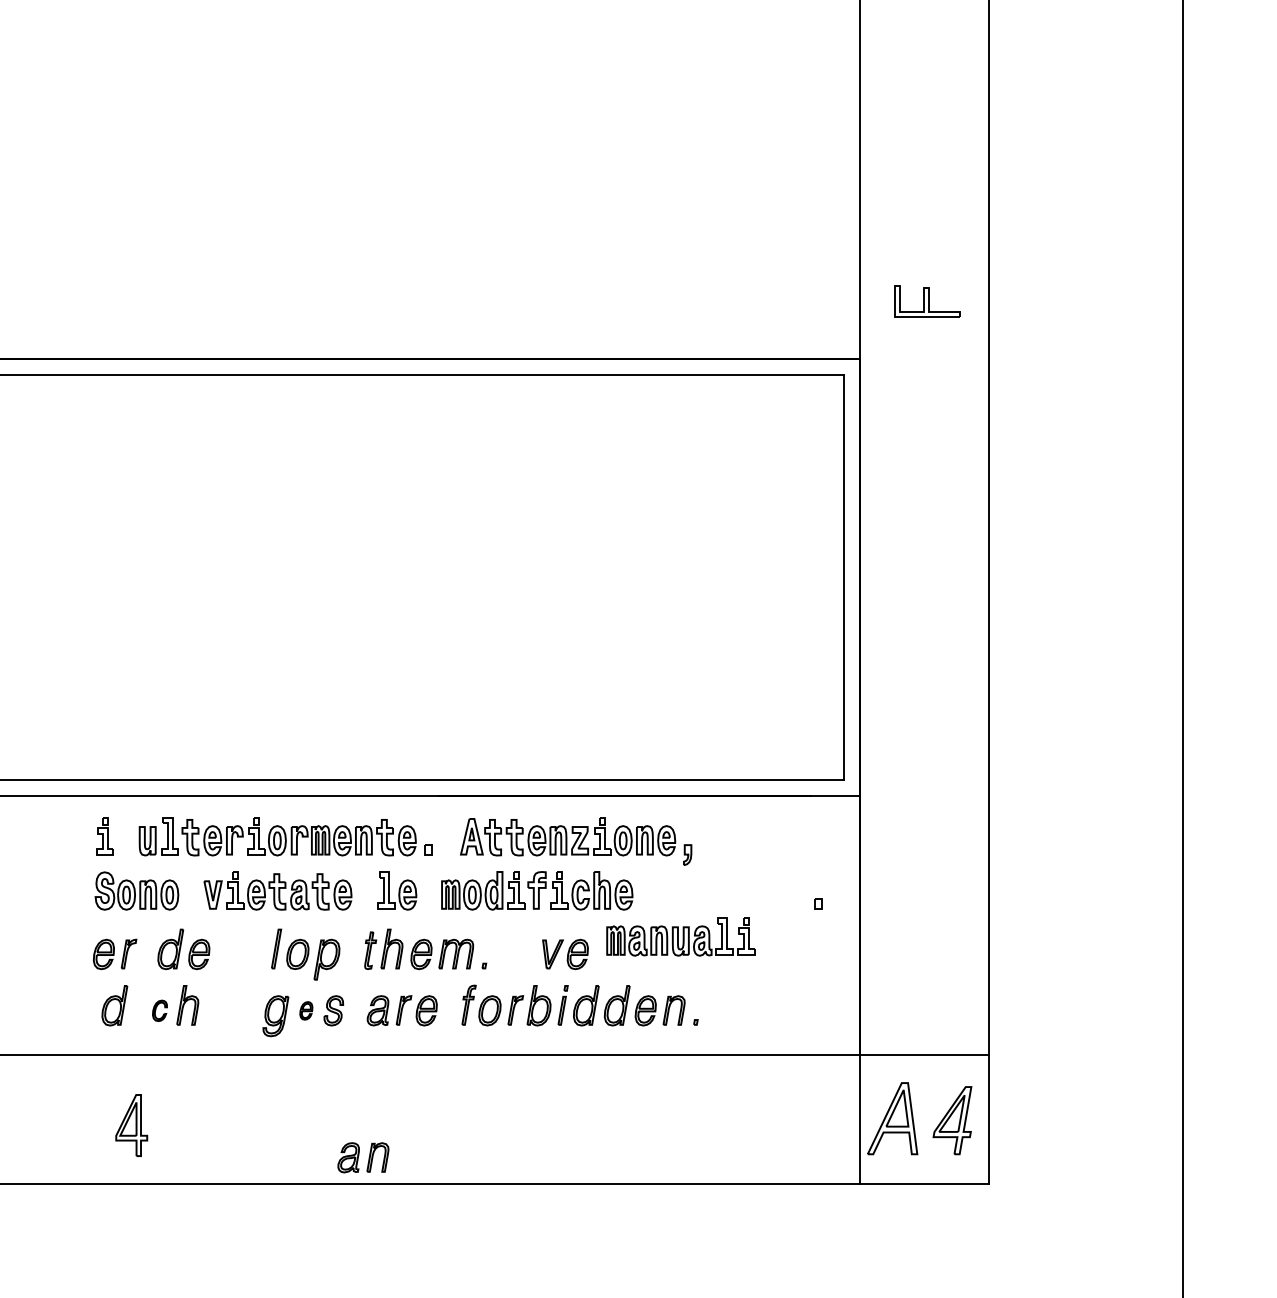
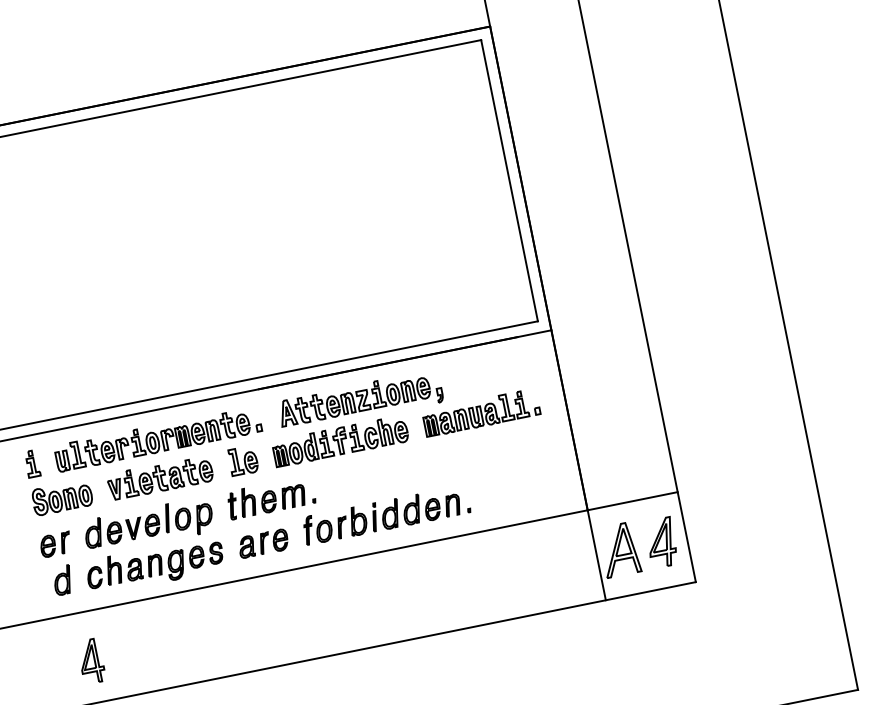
part: (680, 936) -> (475, 413), moved
part: (565, 954) -> (143, 527), moved
part: (159, 1010) -> (94, 577), size x1.43
part: (306, 1010) -> (196, 556), size x1.67
part: (363, 1157) -> (144, 567), moved

